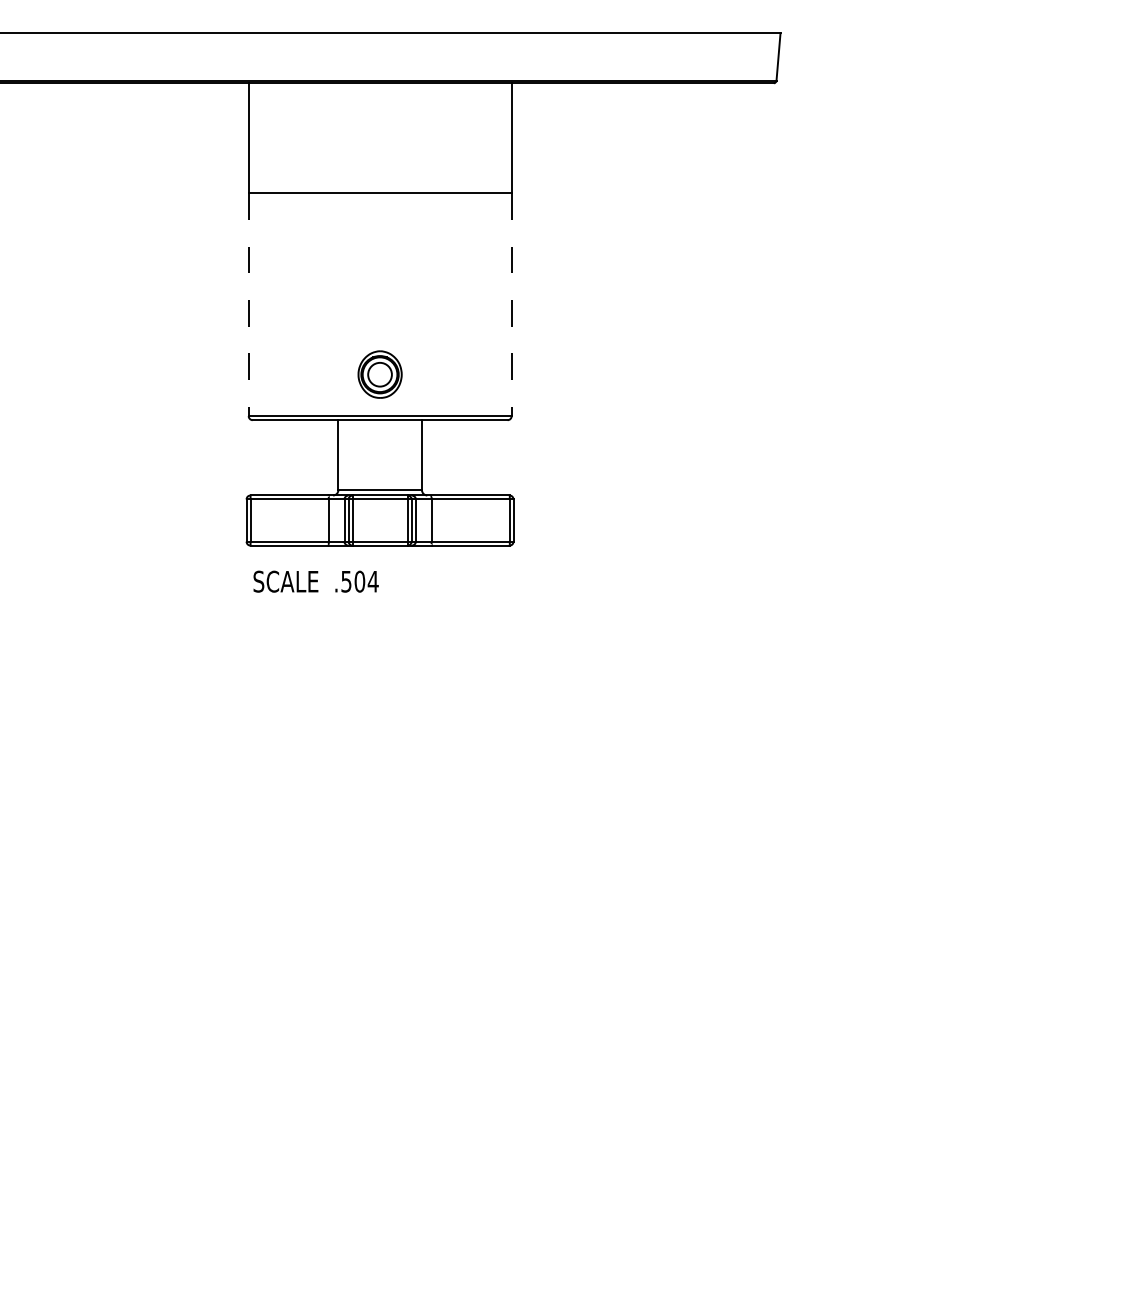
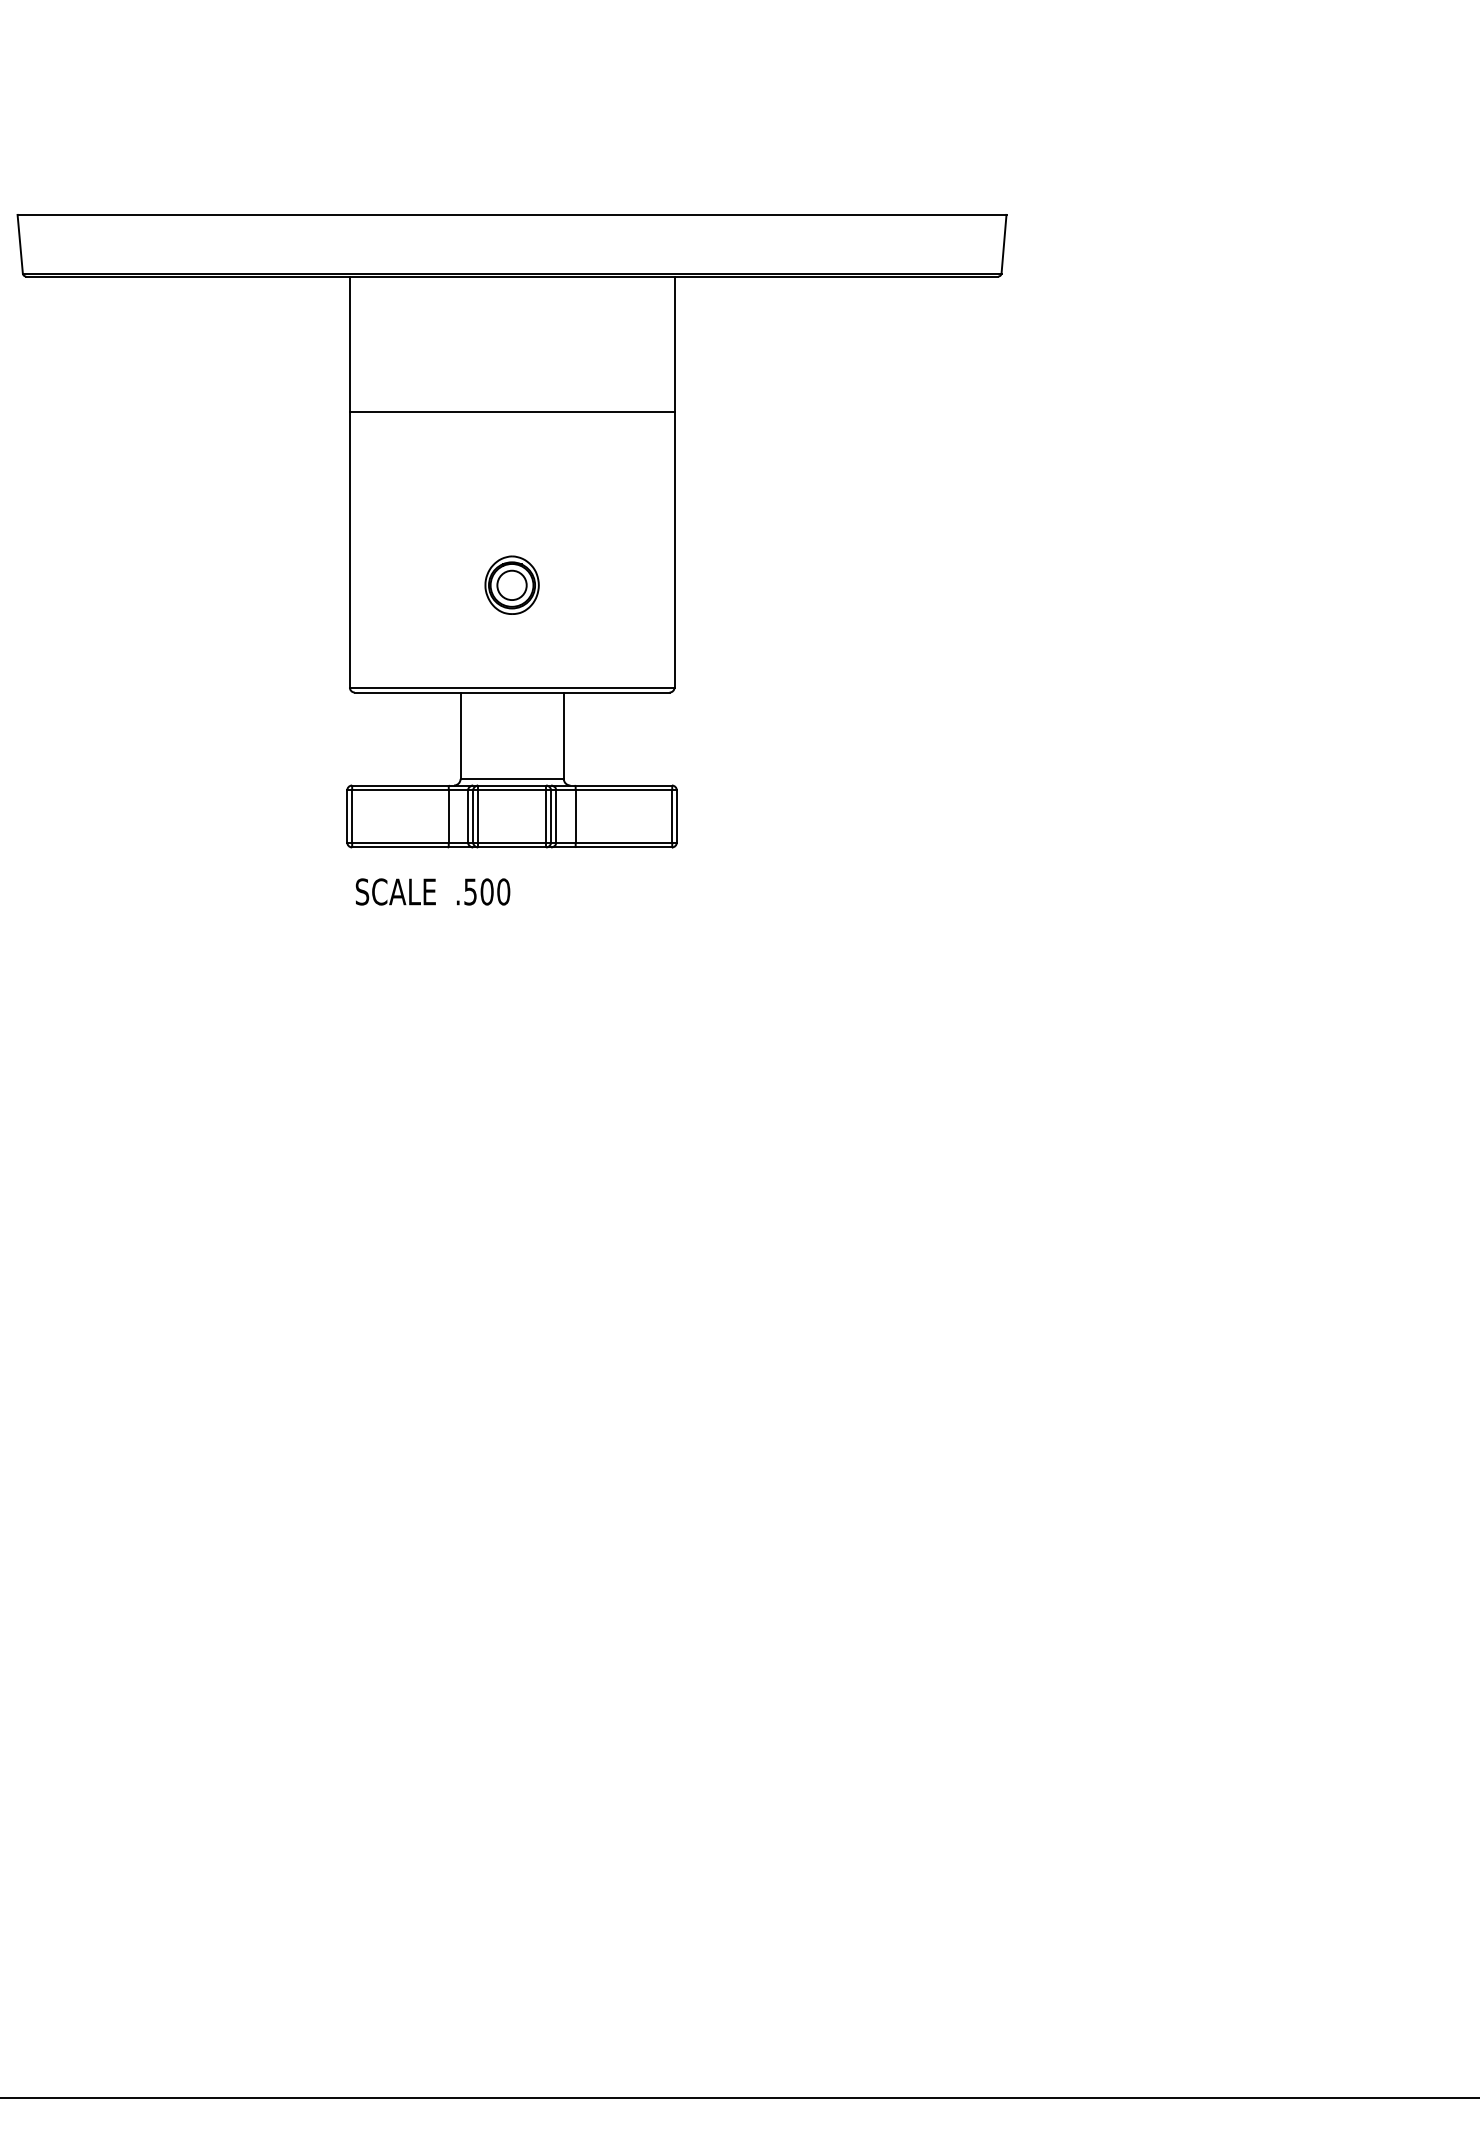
line: (248, 304) -> (349, 549), dashed -> solid
line: (511, 304) -> (674, 549), dashed -> solid
part: (379, 373) -> (511, 584), moved
text: (373, 581) -> (503, 891), .504 -> .500

